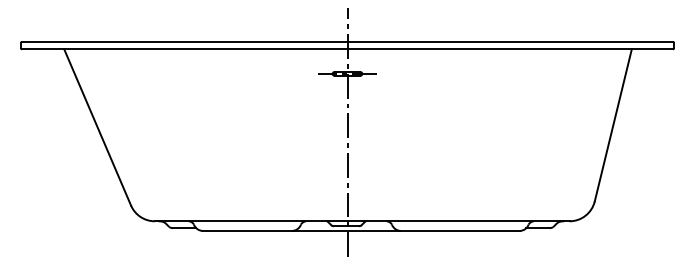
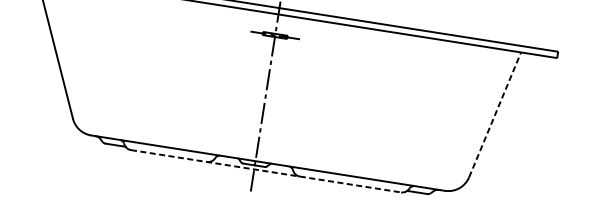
line: (613, 124) -> (495, 114), solid -> dashed
line: (361, 230) -> (266, 170), solid -> dashed

